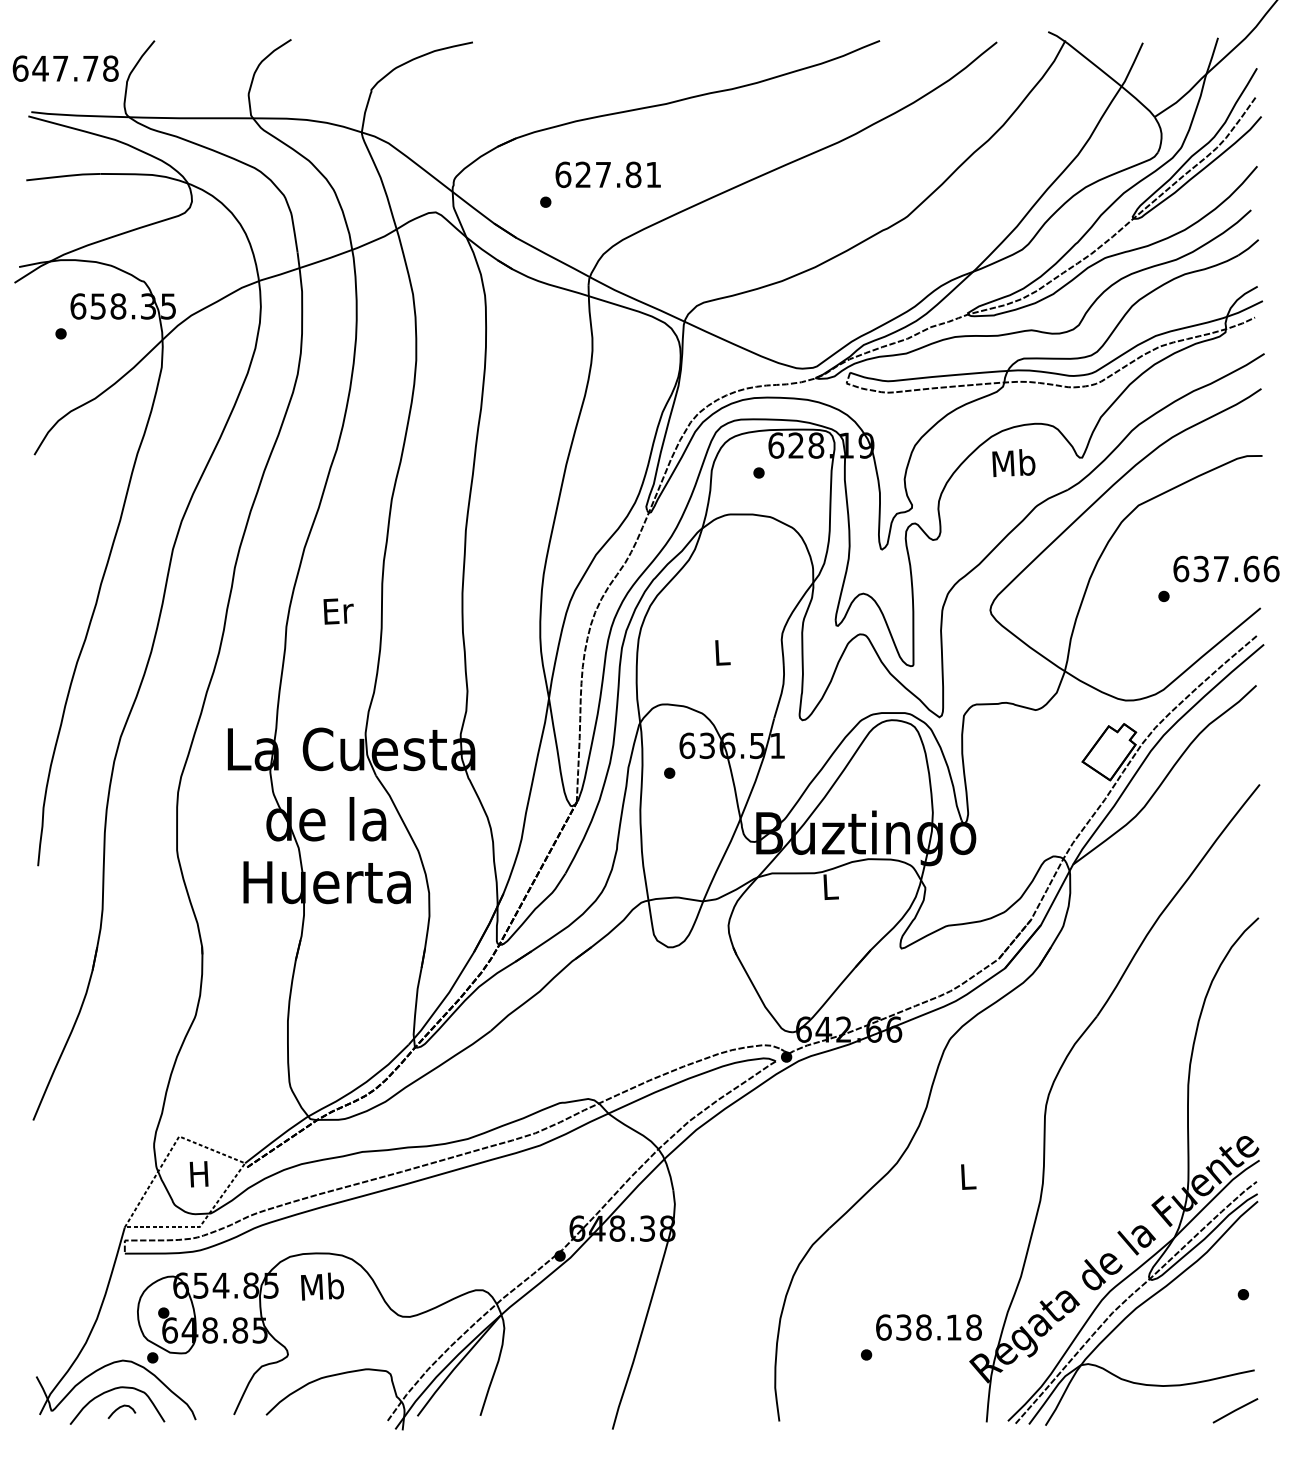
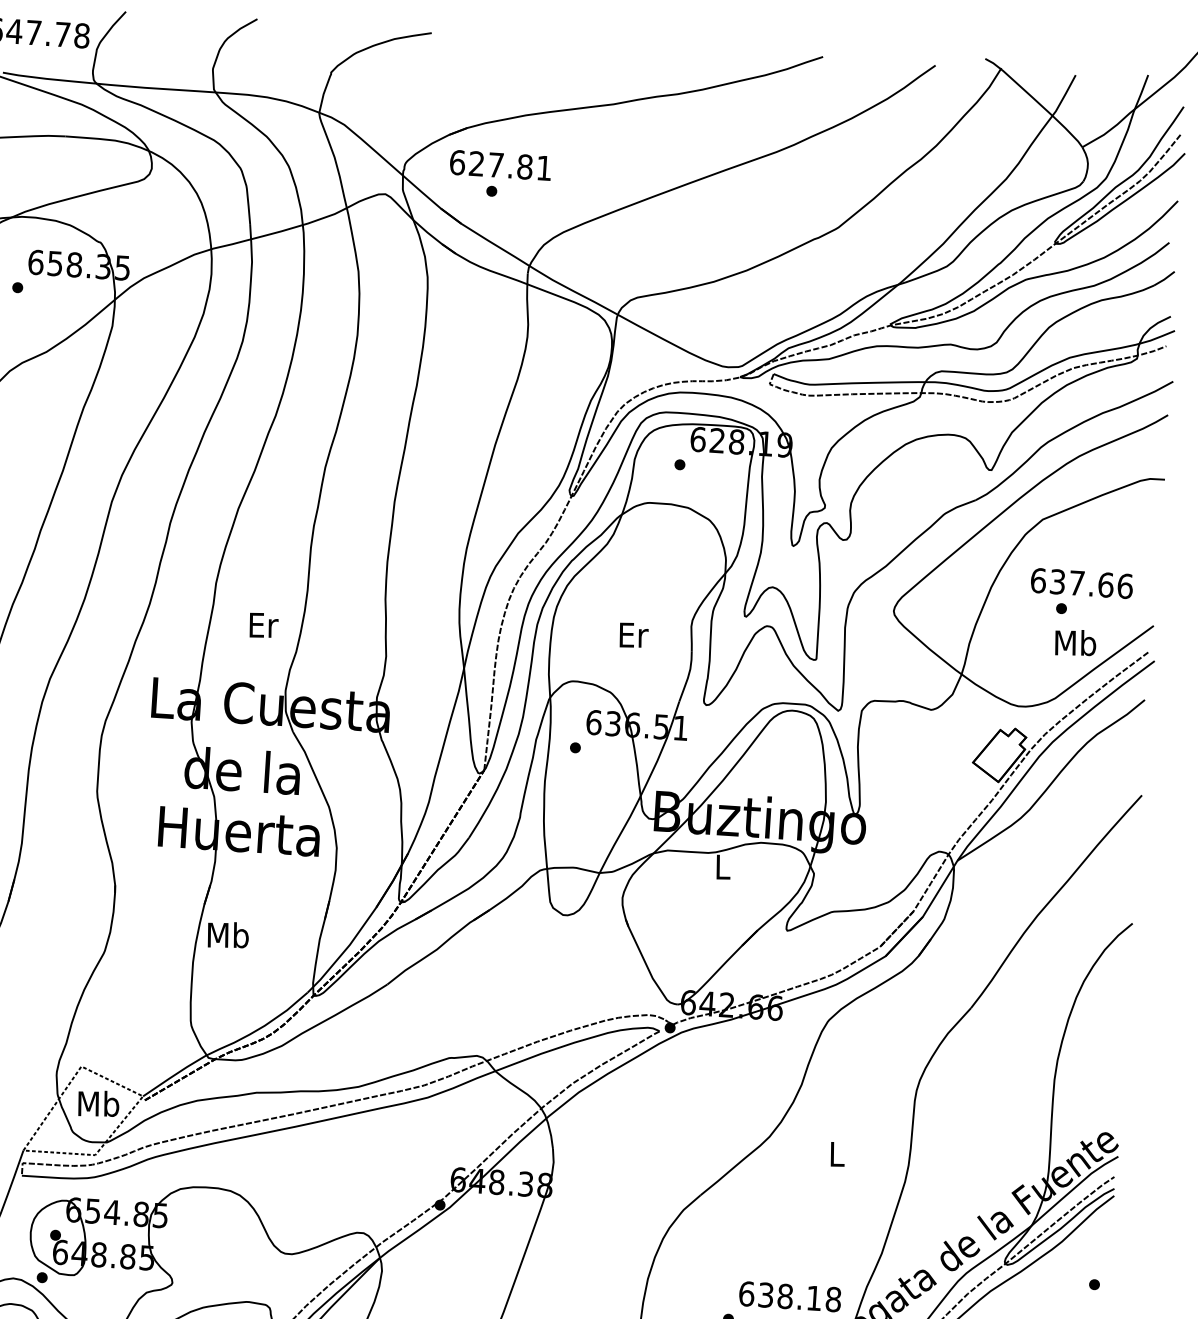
text: (607, 174) -> (500, 165), moved
text: (1013, 462) -> (1075, 642), moved
text: (1226, 568) -> (1082, 582), moved
text: (338, 611) -> (263, 625), moved
text: (722, 653) -> (633, 636), L -> Er
text: (199, 1173) -> (98, 1103), H -> Mb
text: (322, 1286) -> (228, 935), moved

